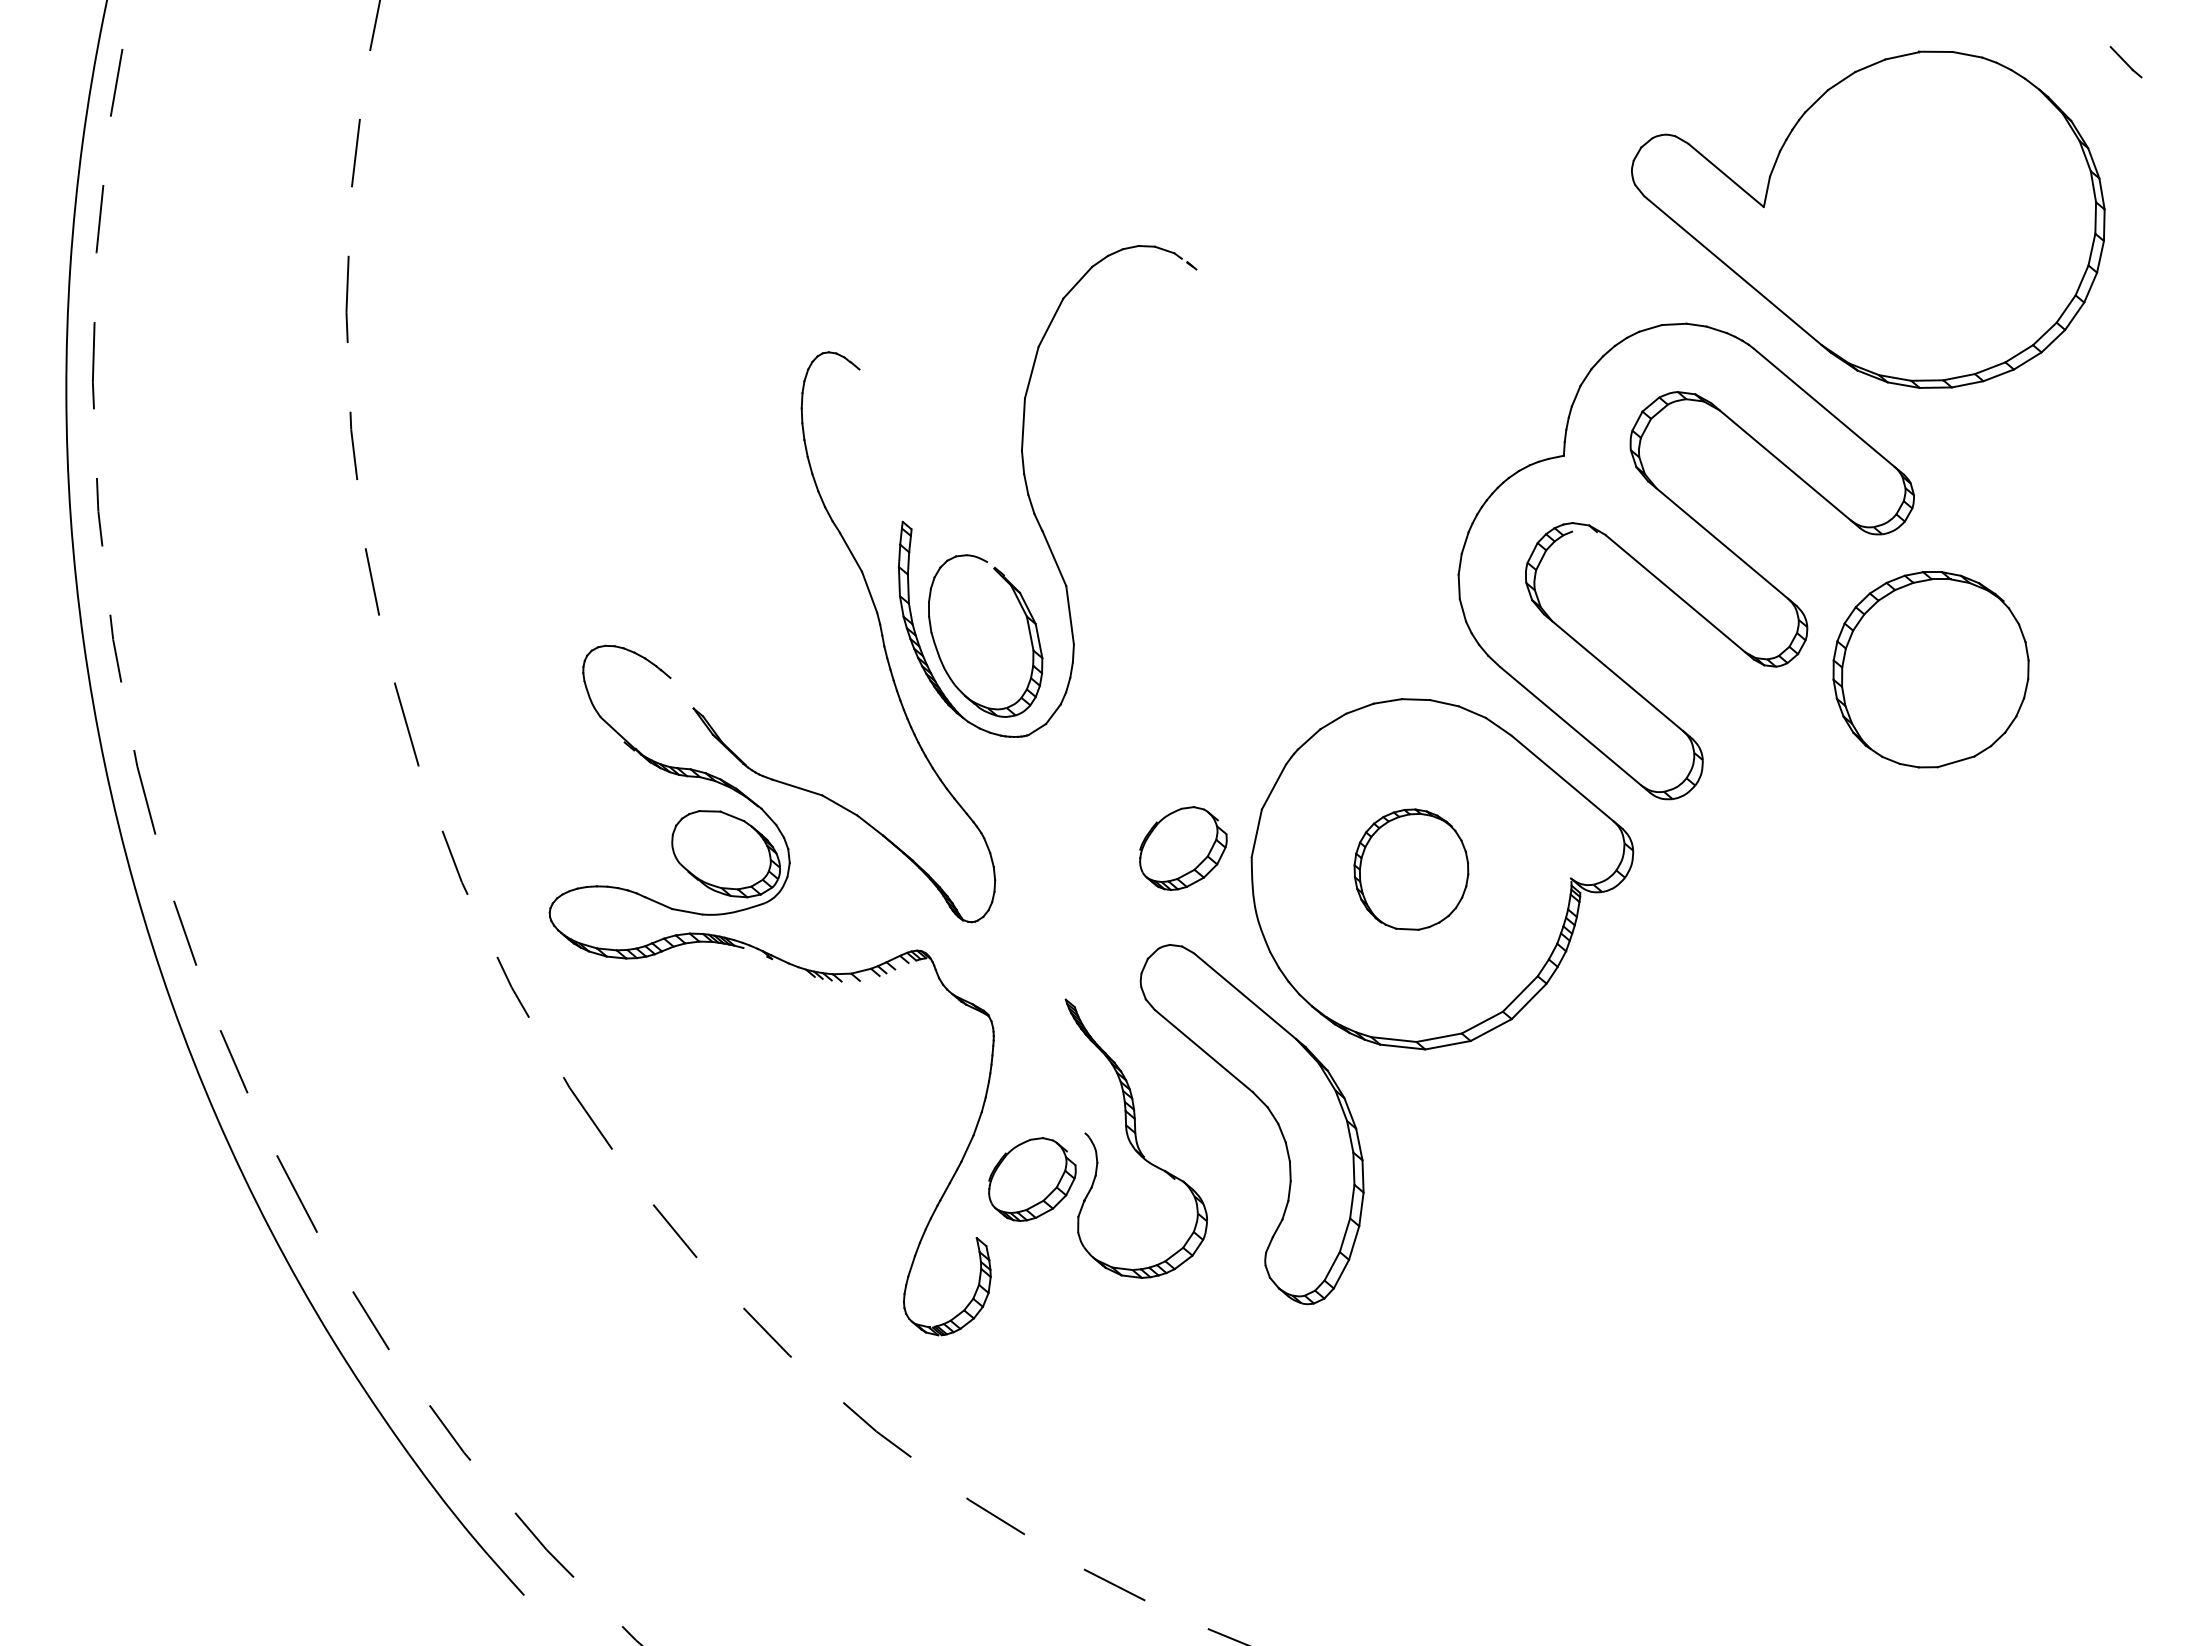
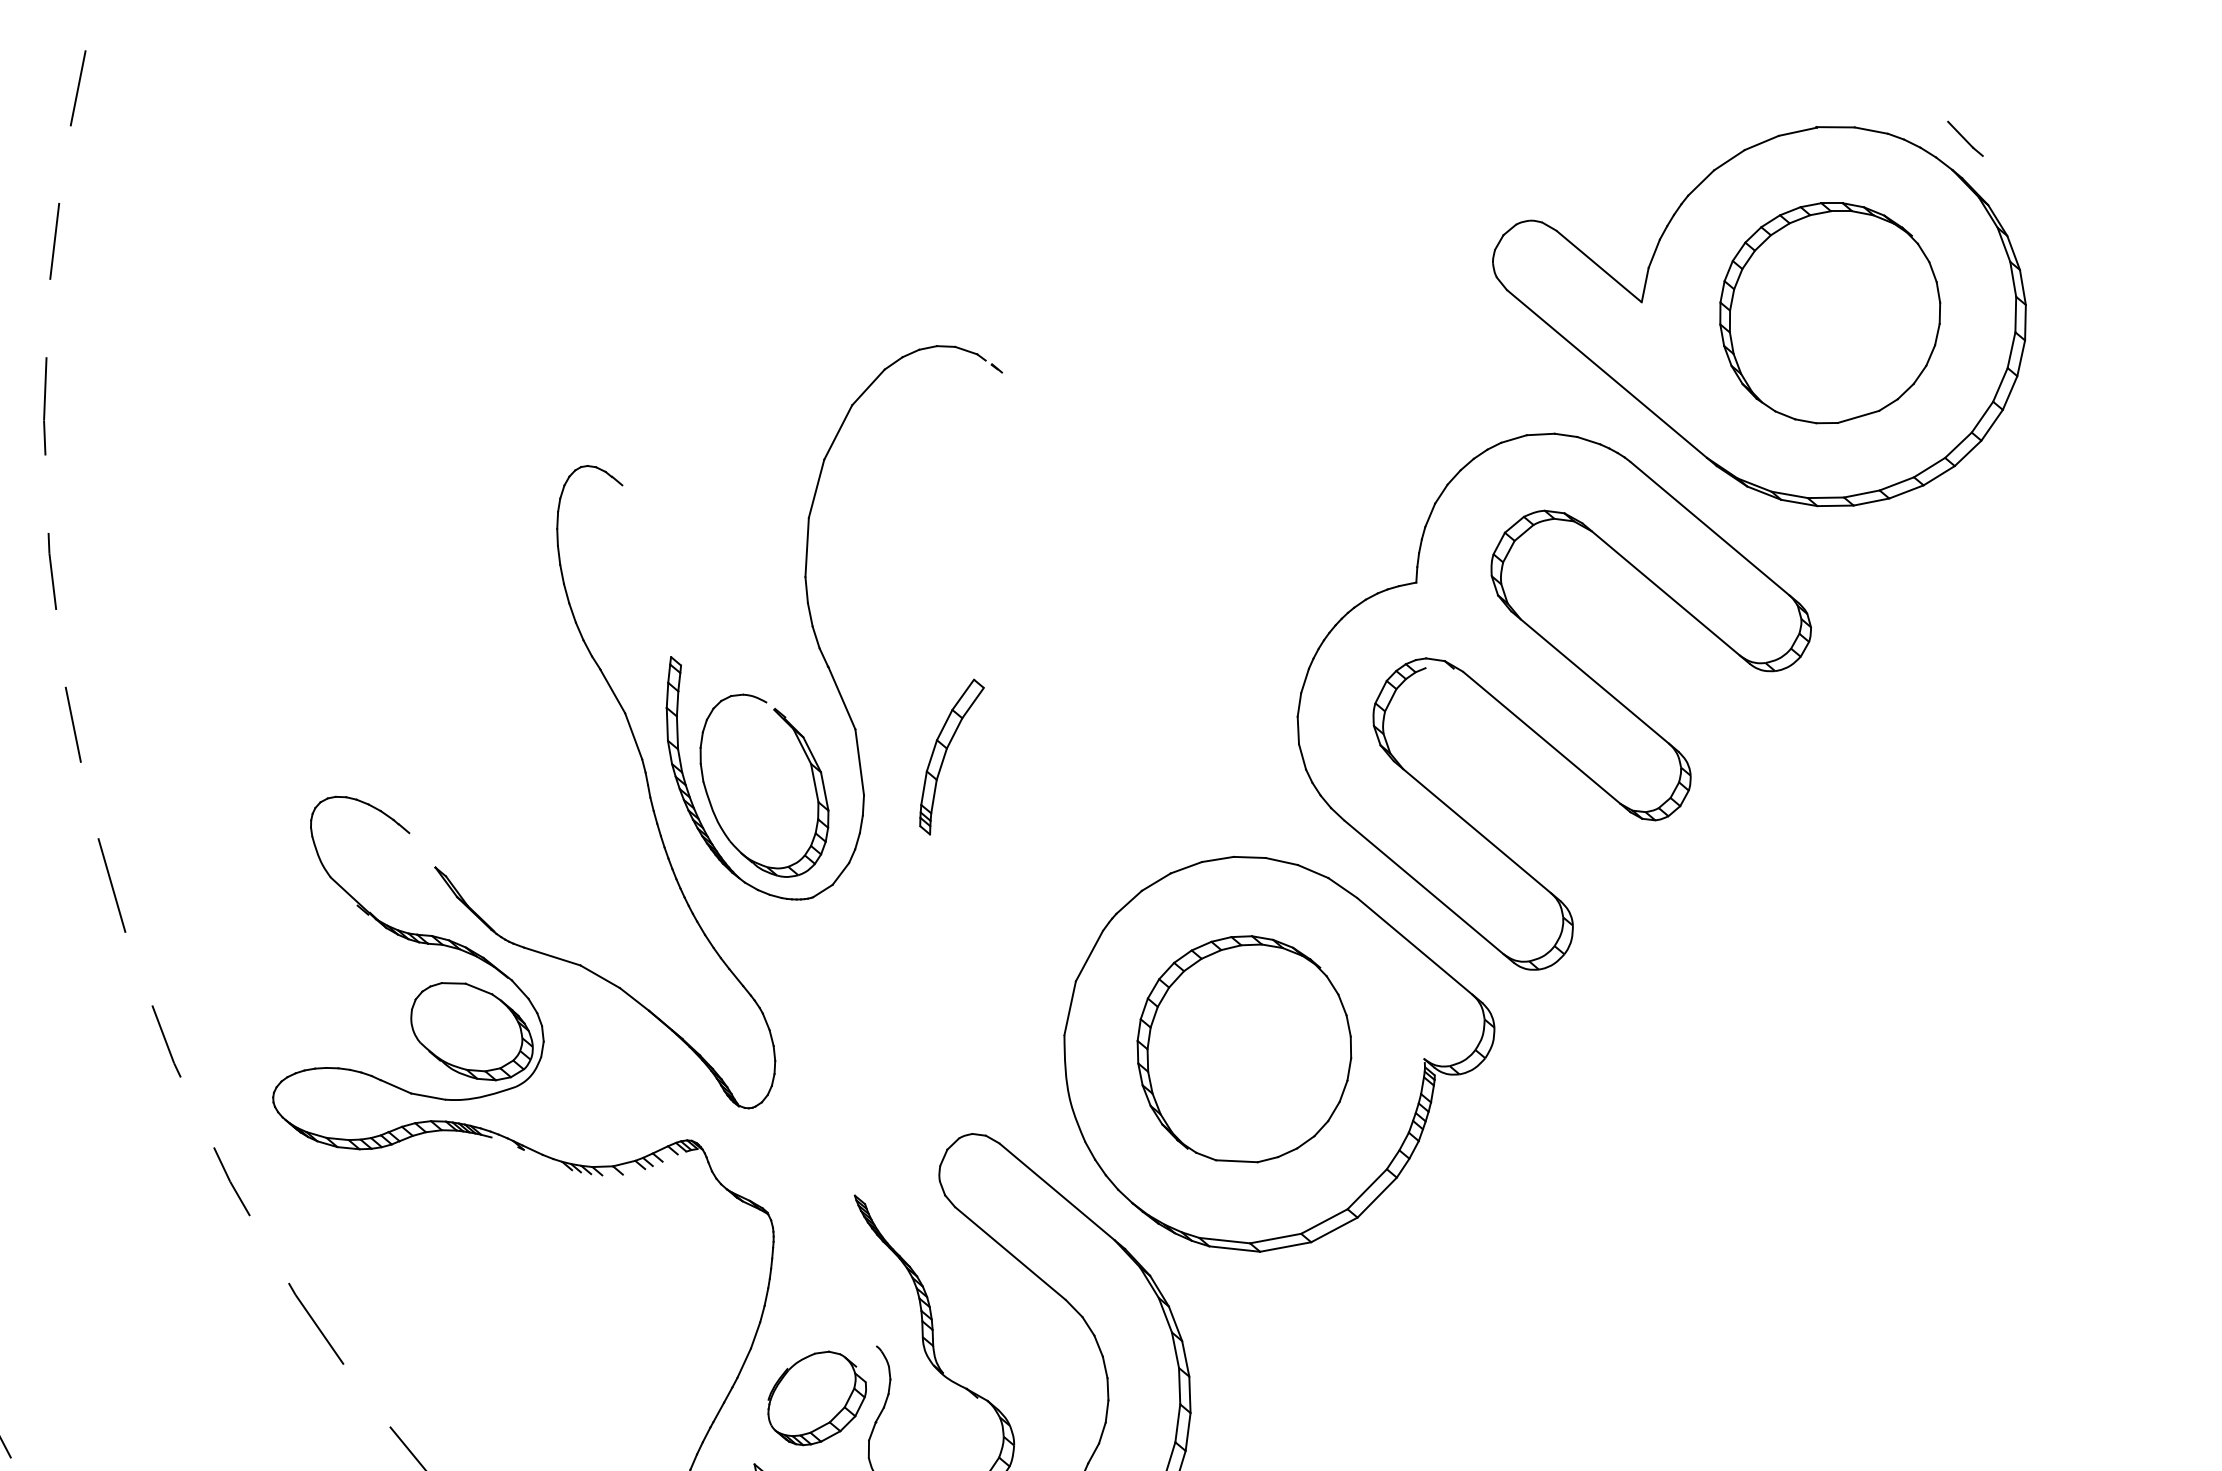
part: (2125, 62) -> (1964, 139), moved
part: (1151, 610) -> (951, 756), added
part: (1930, 669) -> (1829, 312), moved
part: (1183, 848) -> (987, 1025), removed
part: (1411, 869) -> (1244, 1048), size x1.67

